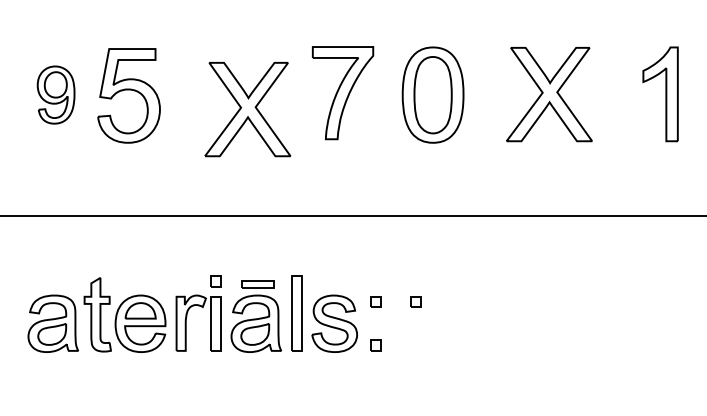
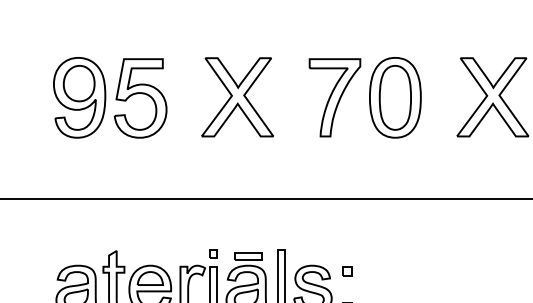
part: (343, 93) -> (335, 98), moved
part: (55, 94) -> (79, 97), size x1.67
part: (247, 109) -> (237, 97), moved
part: (415, 301) -> (380, 270), removed

